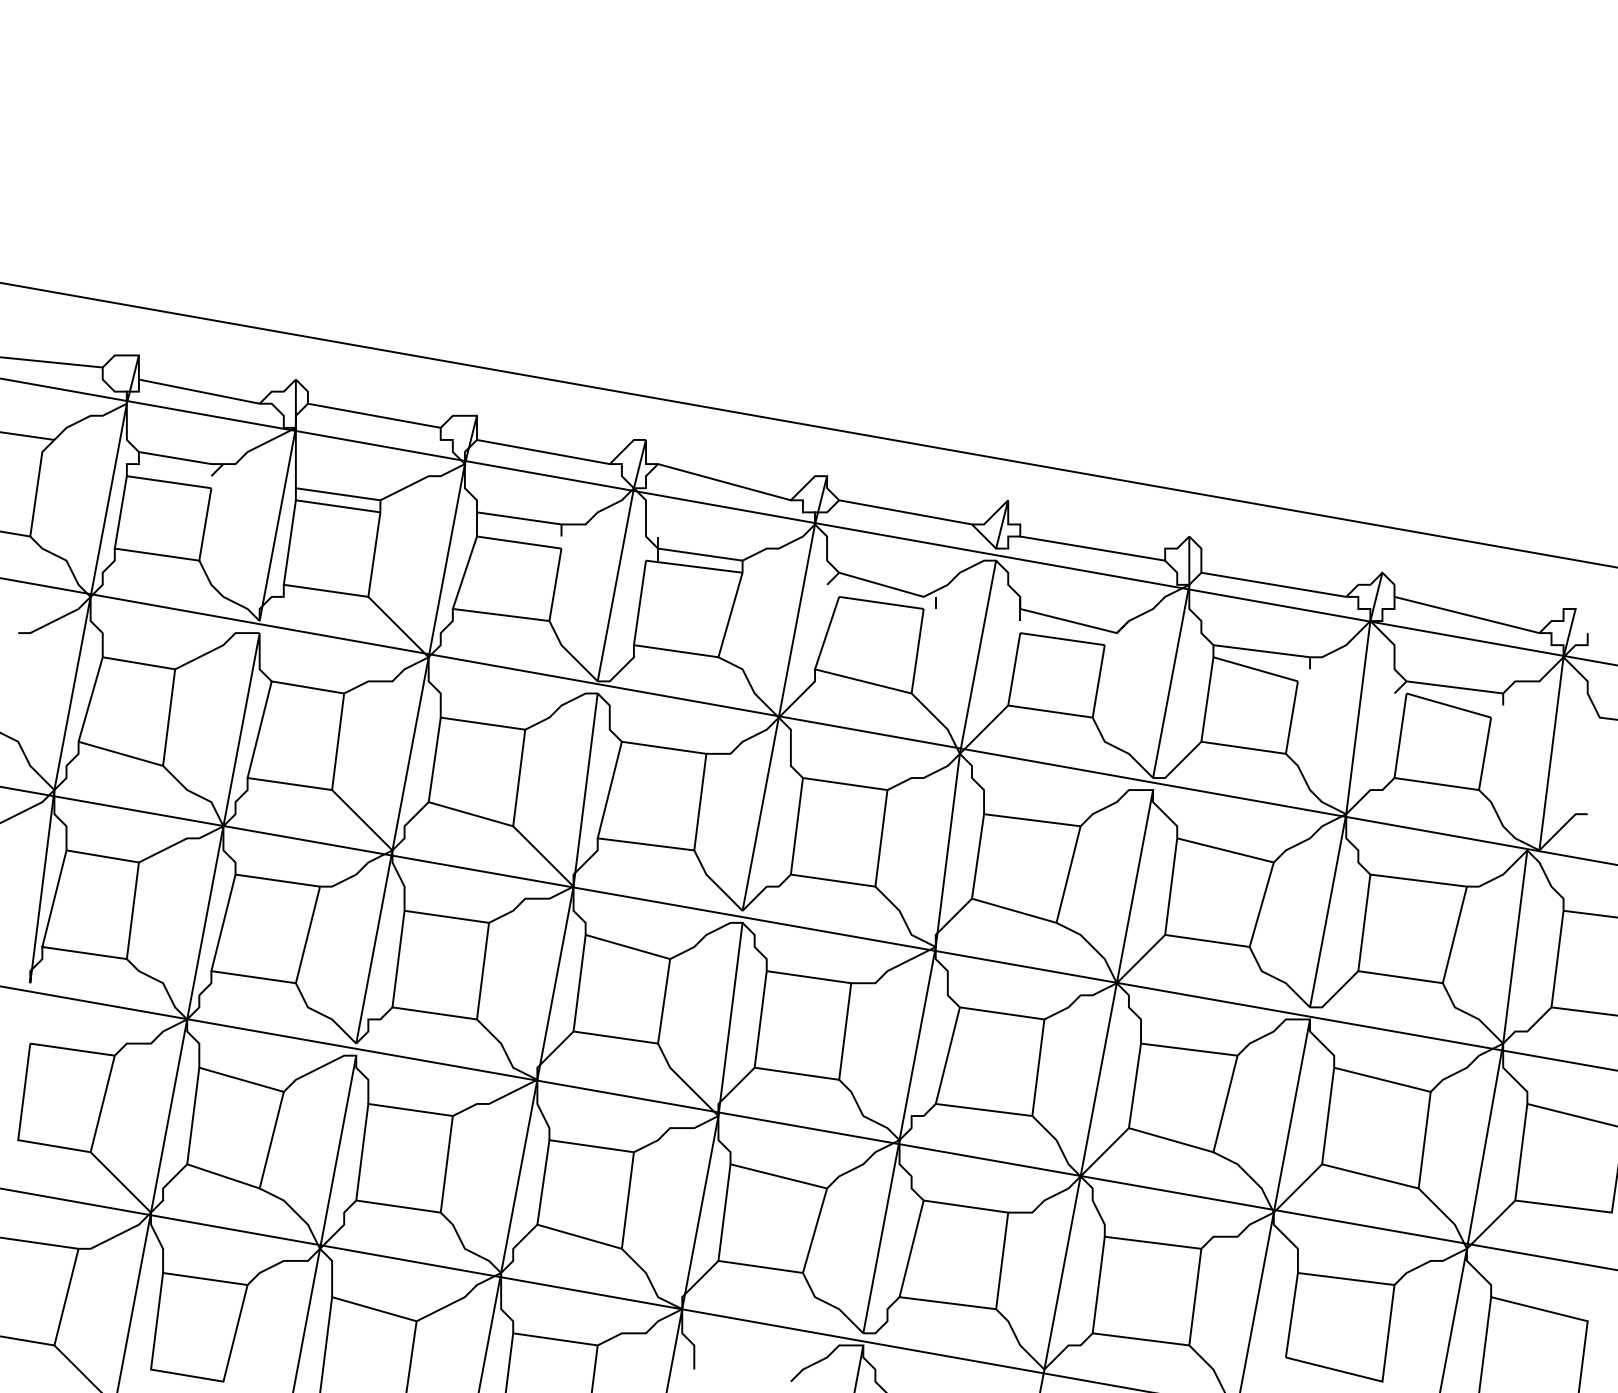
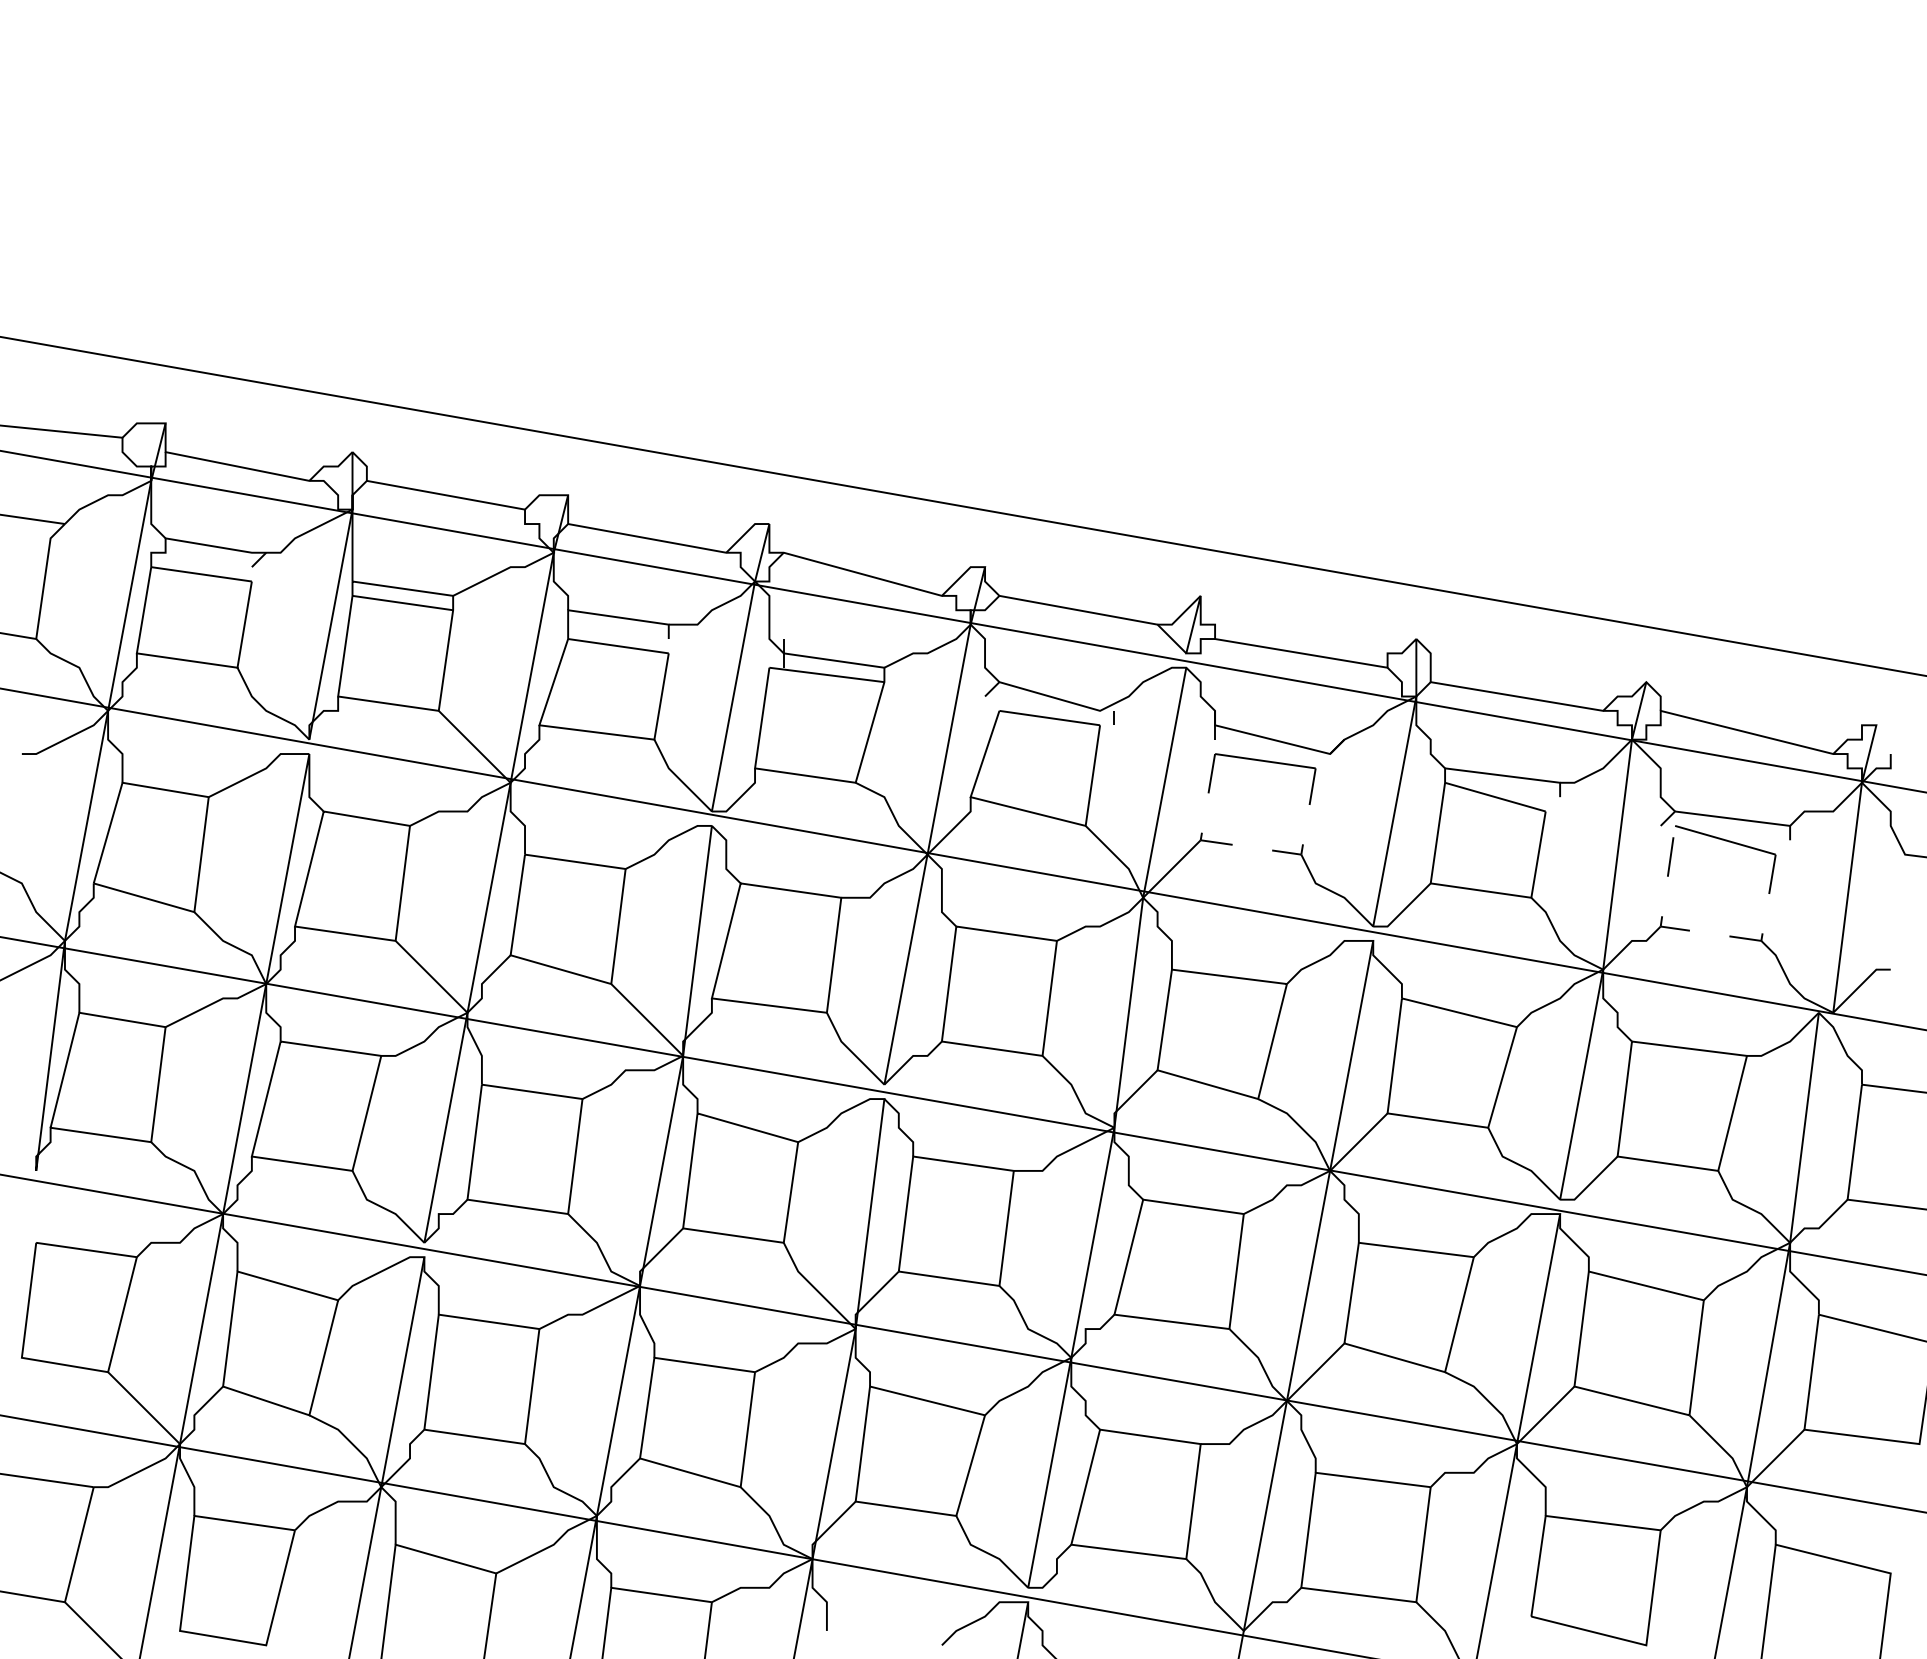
line: (1050, 711) -> (1251, 847), solid -> dashed
line: (1431, 782) -> (1704, 932), solid -> dashed

